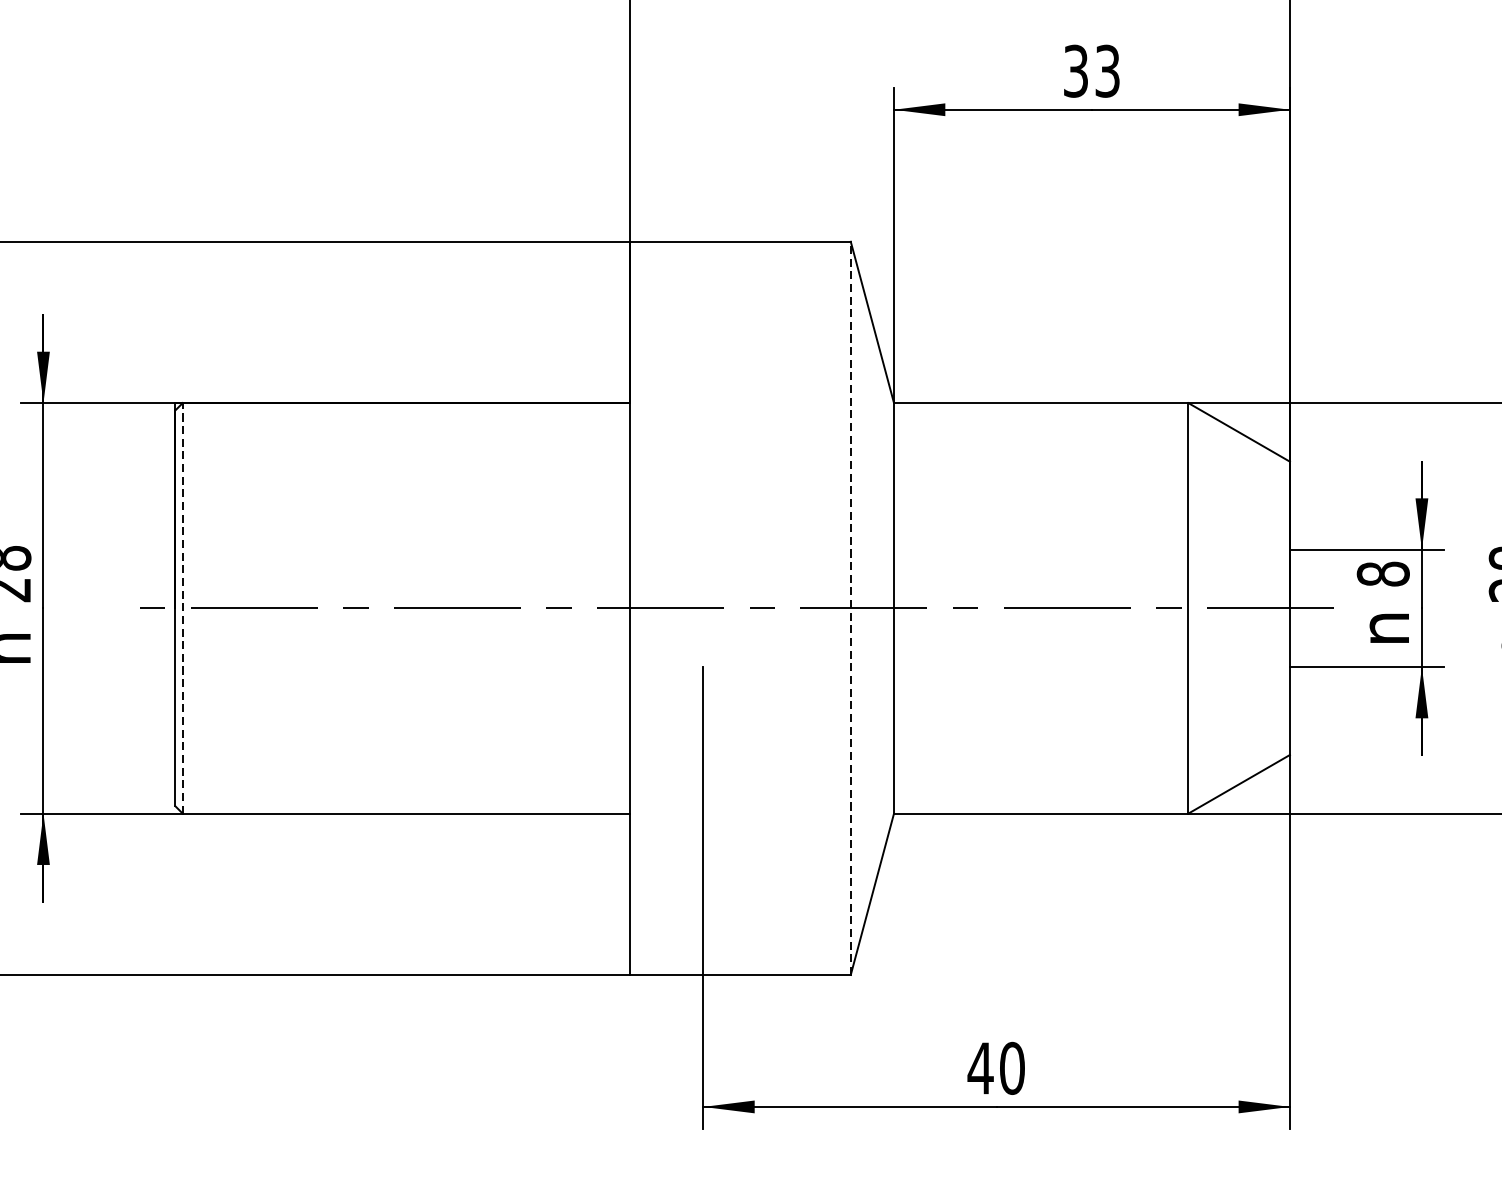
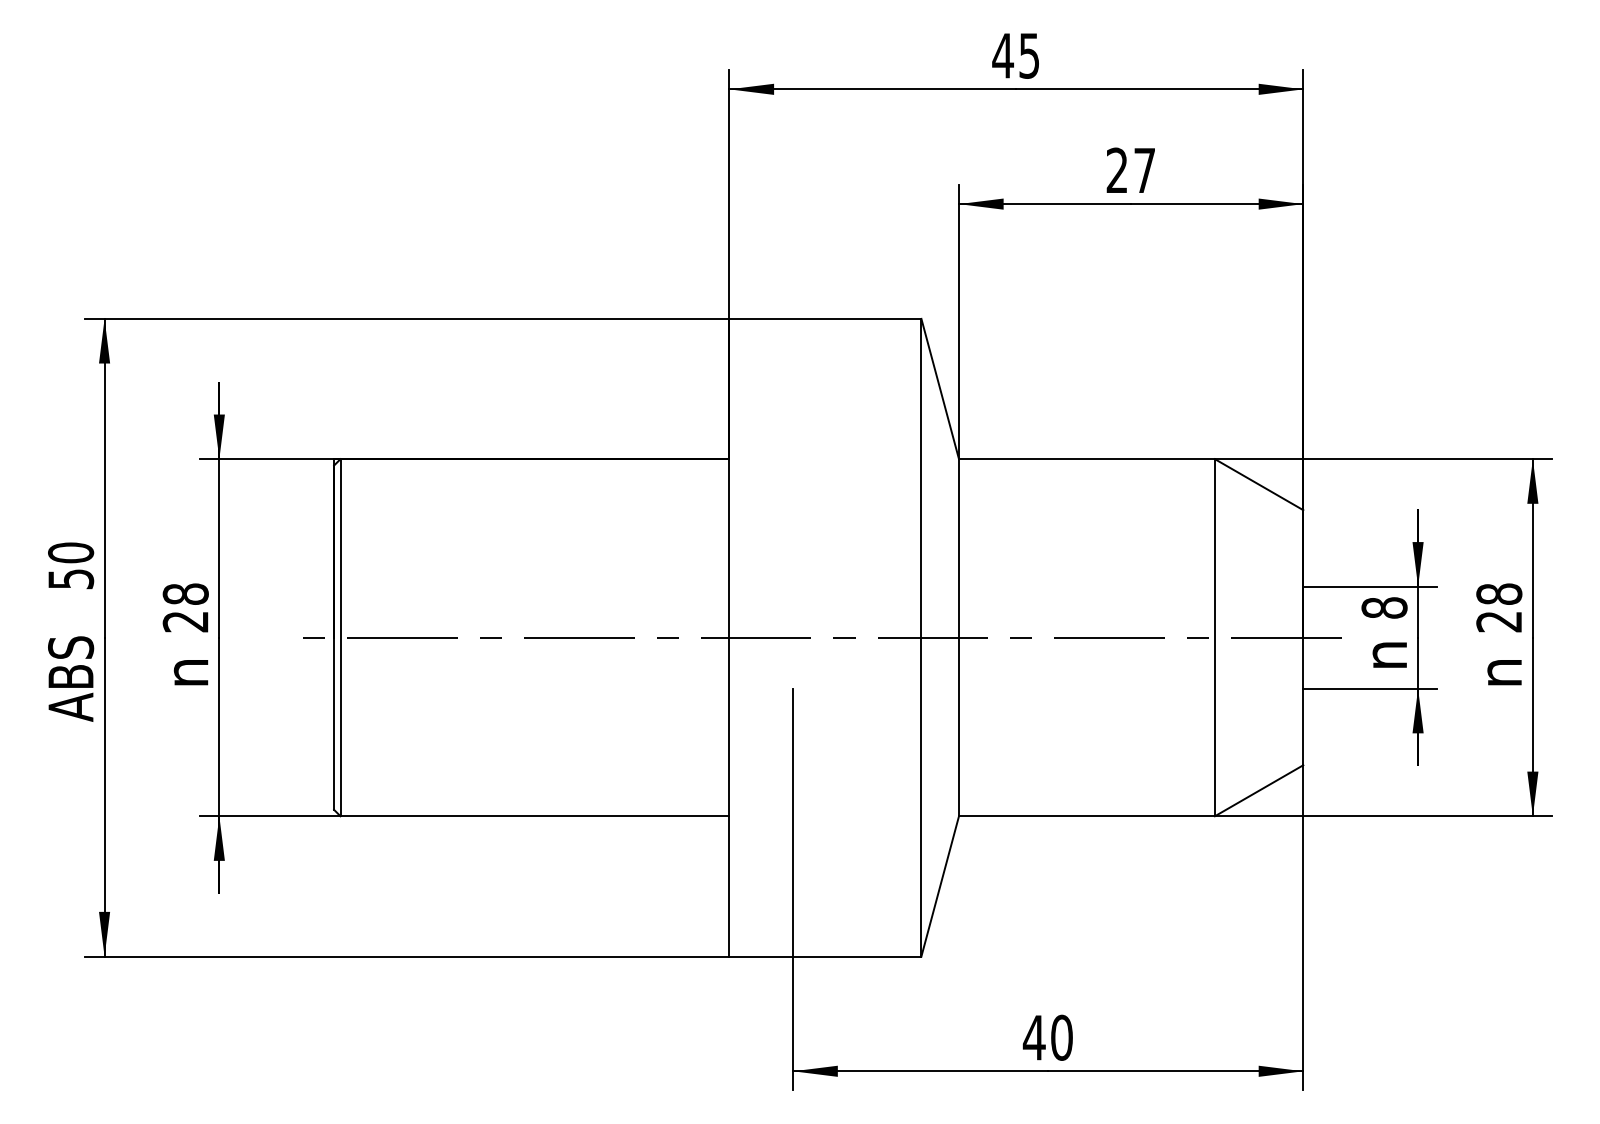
text: (1091, 71) -> (1130, 170), 33 -> 27
line: (182, 608) -> (340, 637), dashed -> solid
line: (850, 608) -> (921, 637), dashed -> solid

